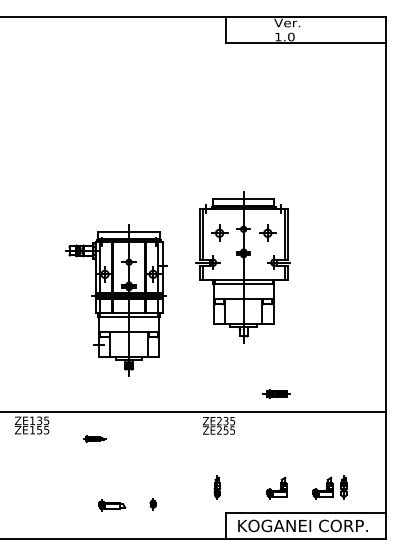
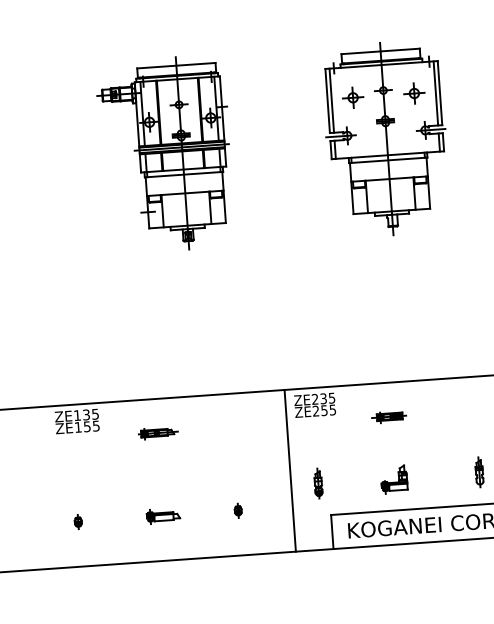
part: (242, 267) -> (385, 139), moved
part: (116, 300) -> (166, 154), moved
part: (276, 393) -> (389, 416), moved
part: (94, 438) -> (157, 432), size x1.43
line: (196, 475) -> (290, 470), added
part: (322, 487) -> (452, 474), removed
part: (27, 504) -> (78, 522), added
part: (112, 505) -> (163, 516), moved

